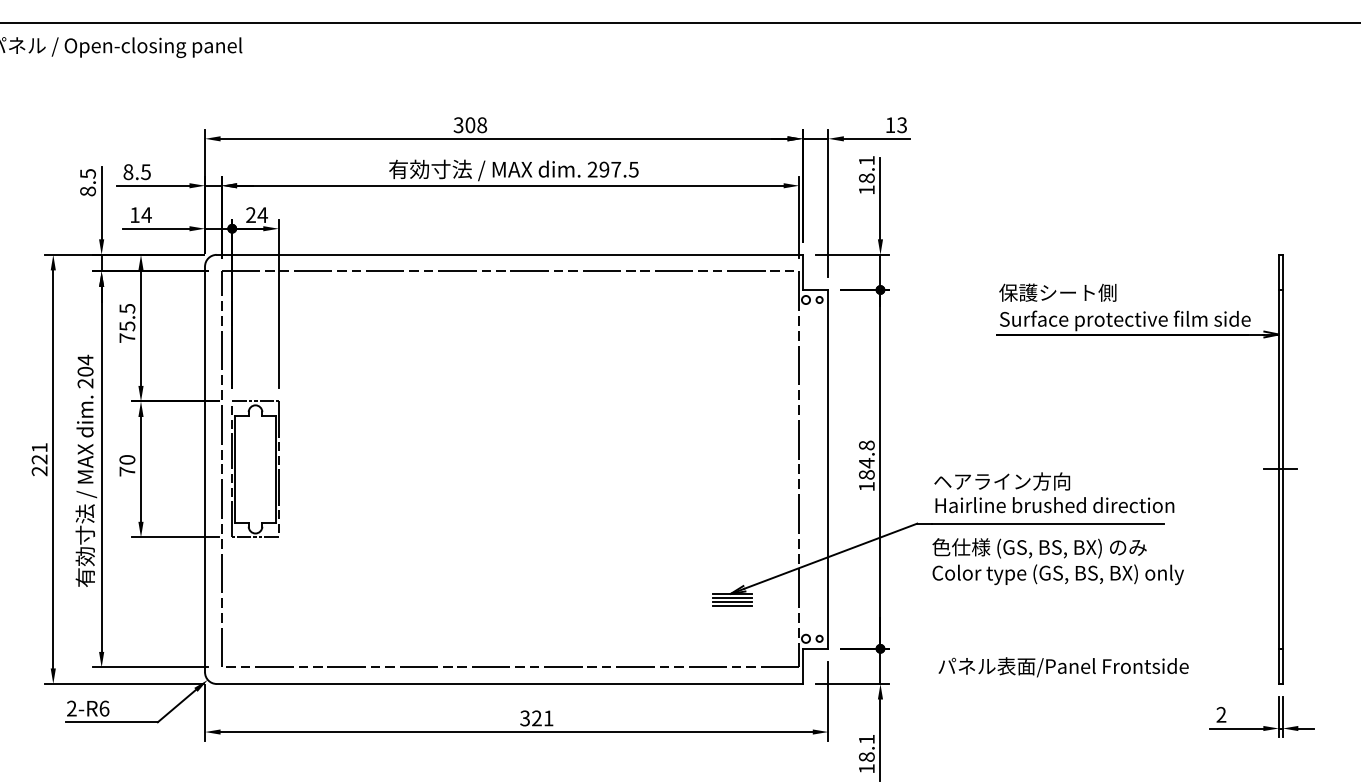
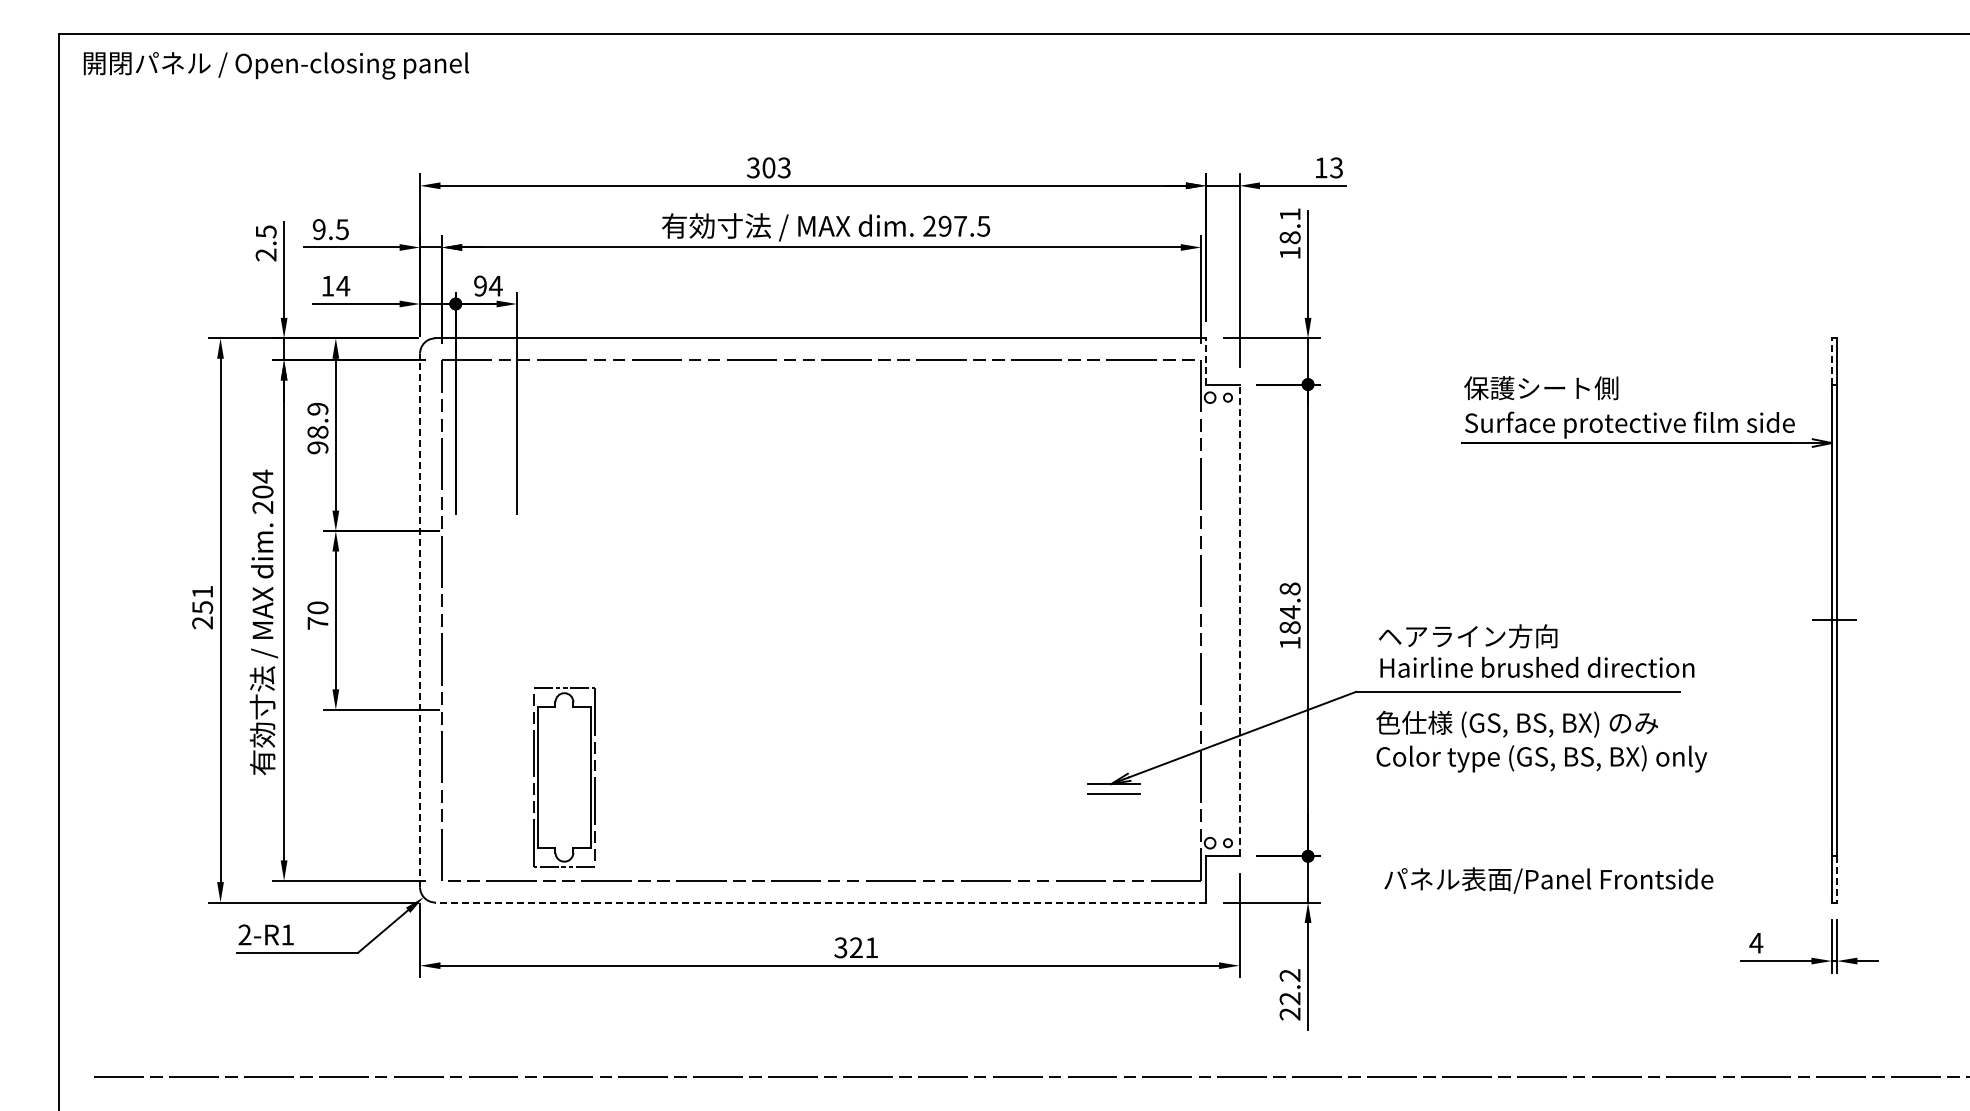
text: (481, 124) -> (783, 167), 308 -> 303
text: (127, 172) -> (318, 229), 8.5 -> 9.5
text: (87, 191) -> (265, 254), 8.5 -> 2.5
text: (251, 215) -> (480, 286), 24 -> 94
line: (803, 271) -> (1206, 360), solid -> dashed
line: (1278, 271) -> (1831, 360), solid -> dashed
text: (127, 323) -> (317, 428), 75.5 -> 98.9
text: (39, 459) -> (202, 607), 221 -> 251
line: (205, 469) -> (420, 620), solid -> dashed
part: (255, 469) -> (564, 777), moved
line: (828, 469) -> (1239, 620), solid -> dashed
line: (732, 598) -> (1113, 789), removed
line: (732, 605) -> (1113, 799), removed
line: (1282, 666) -> (1836, 879), solid -> dashed
line: (509, 683) -> (820, 902), solid -> dashed
text: (104, 708) -> (287, 934), 2-R6 -> 2-R1
text: (1221, 714) -> (1756, 942), 2 -> 4
text: (866, 753) -> (1289, 994), 18.1 -> 22.2

